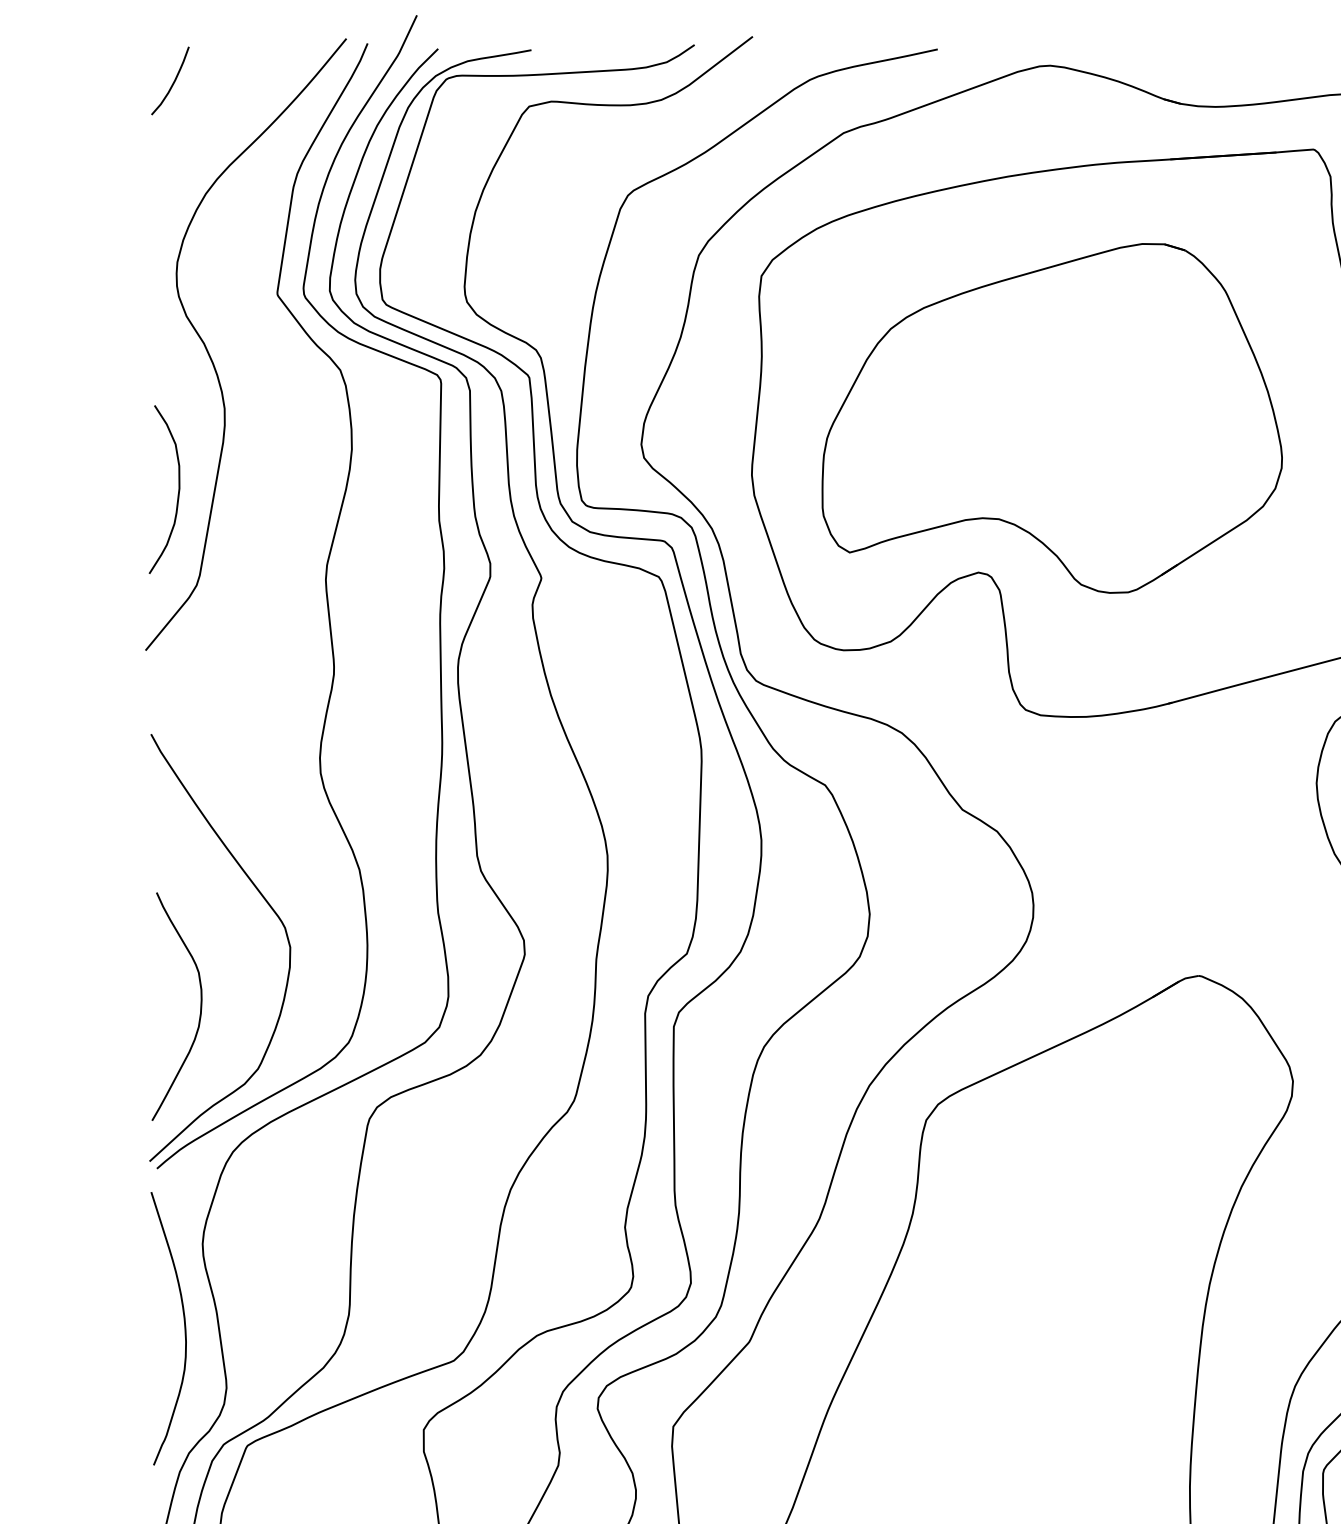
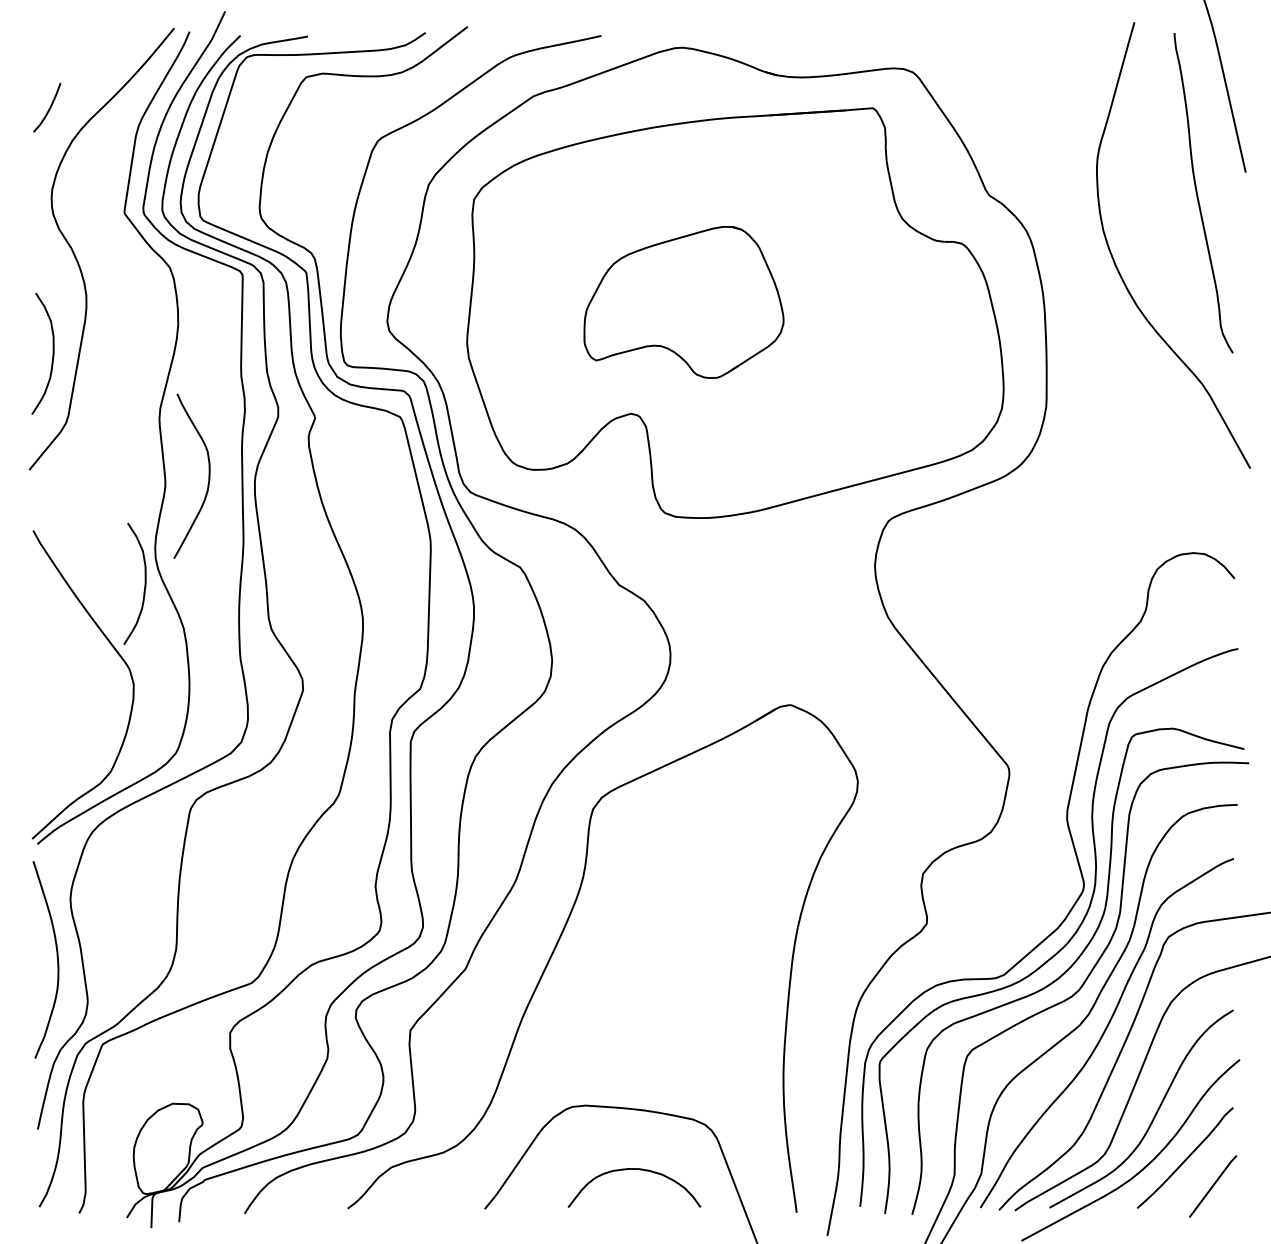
curve: (172, 82) -> (48, 108), moved
part: (1051, 418) -> (683, 302), size x0.6
curve: (305, 807) -> (144, 583), added
curve: (199, 1005) -> (208, 475), moved

